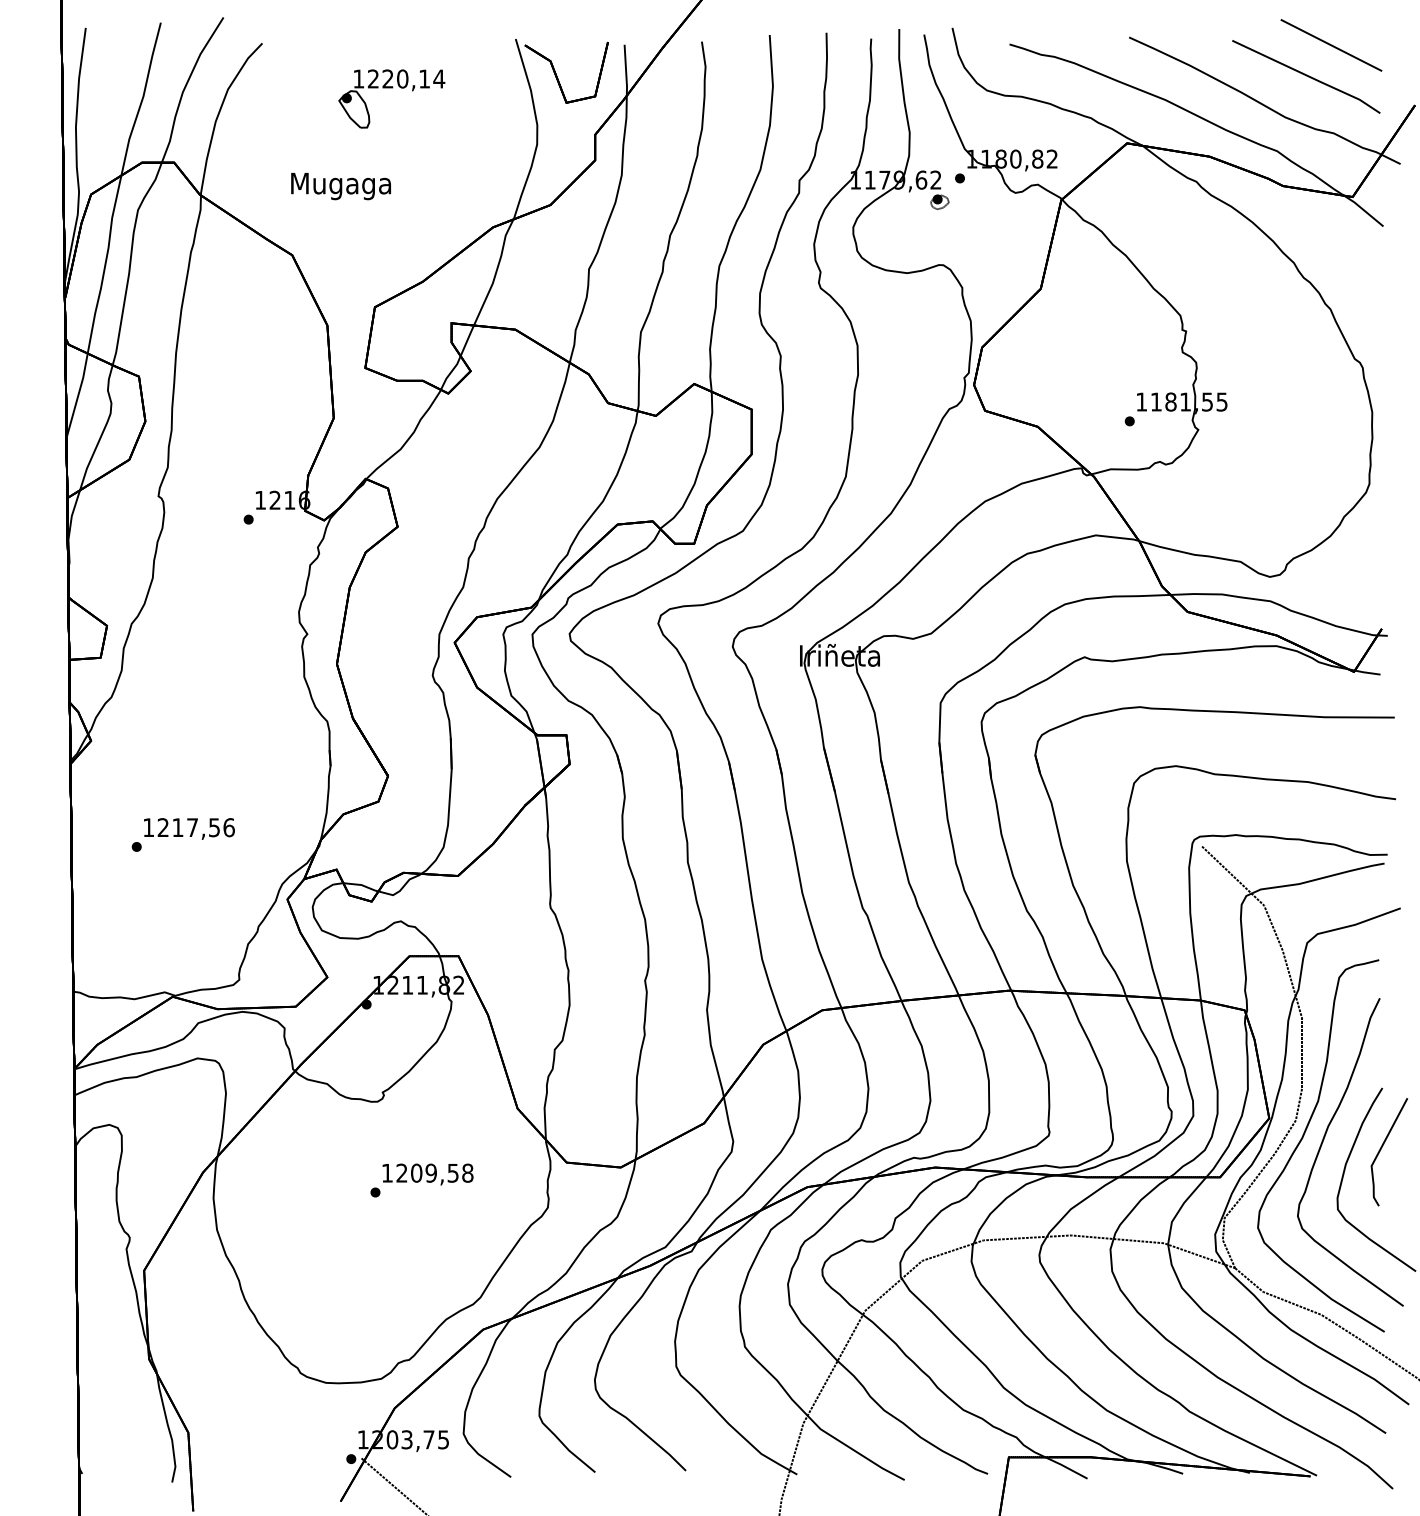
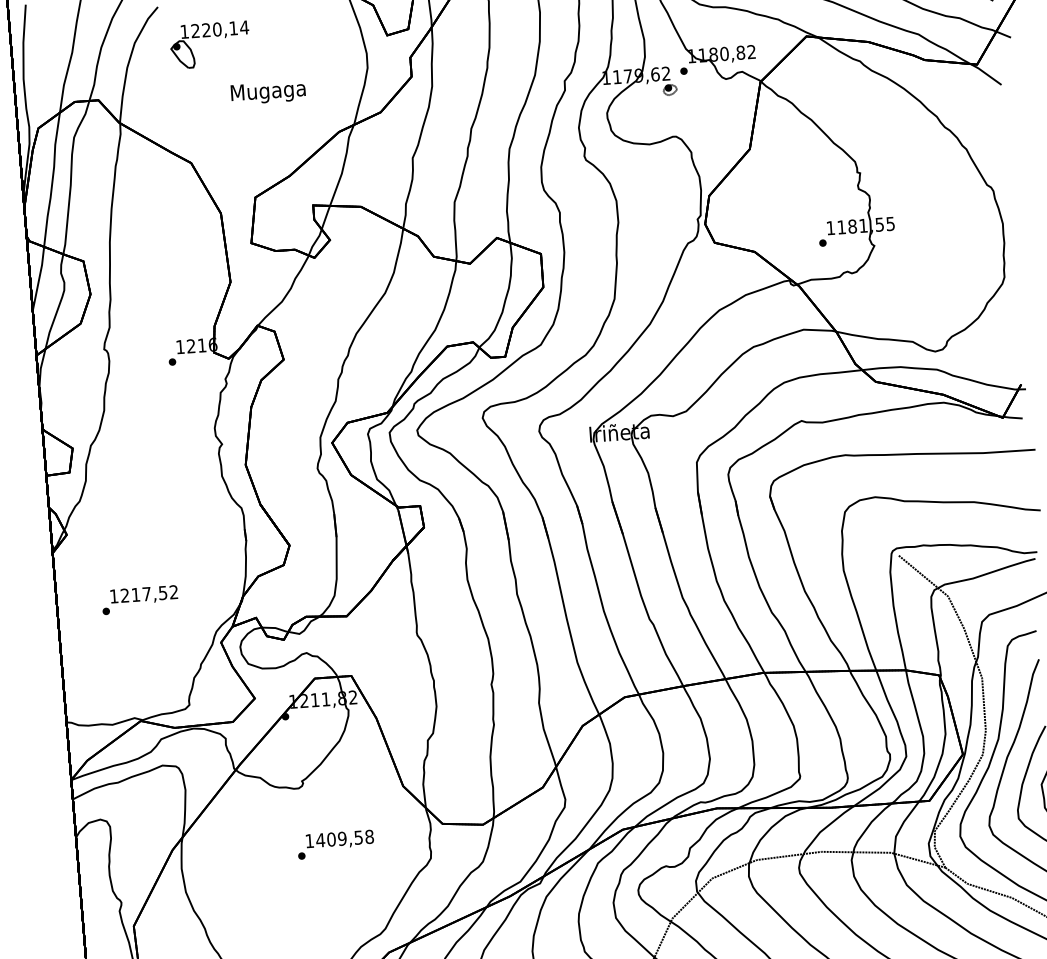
part: (391, 88) -> (209, 37), moved
text: (340, 186) -> (267, 92), moved
text: (228, 827) -> (173, 592), 1217,56 -> 1217,52
text: (402, 1172) -> (320, 839), 1209,58 -> 1409,58

